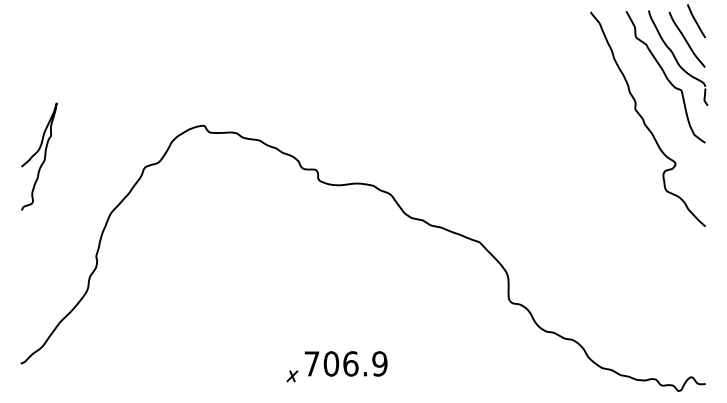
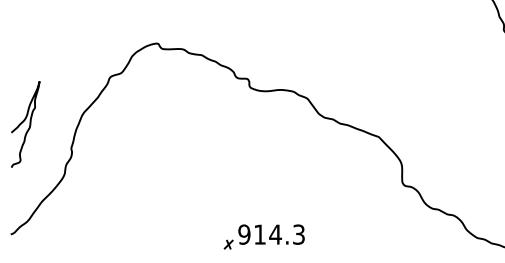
curve: (37, 153) -> (24, 121), moved
text: (345, 363) -> (271, 234), 706.9 -> 914.3

